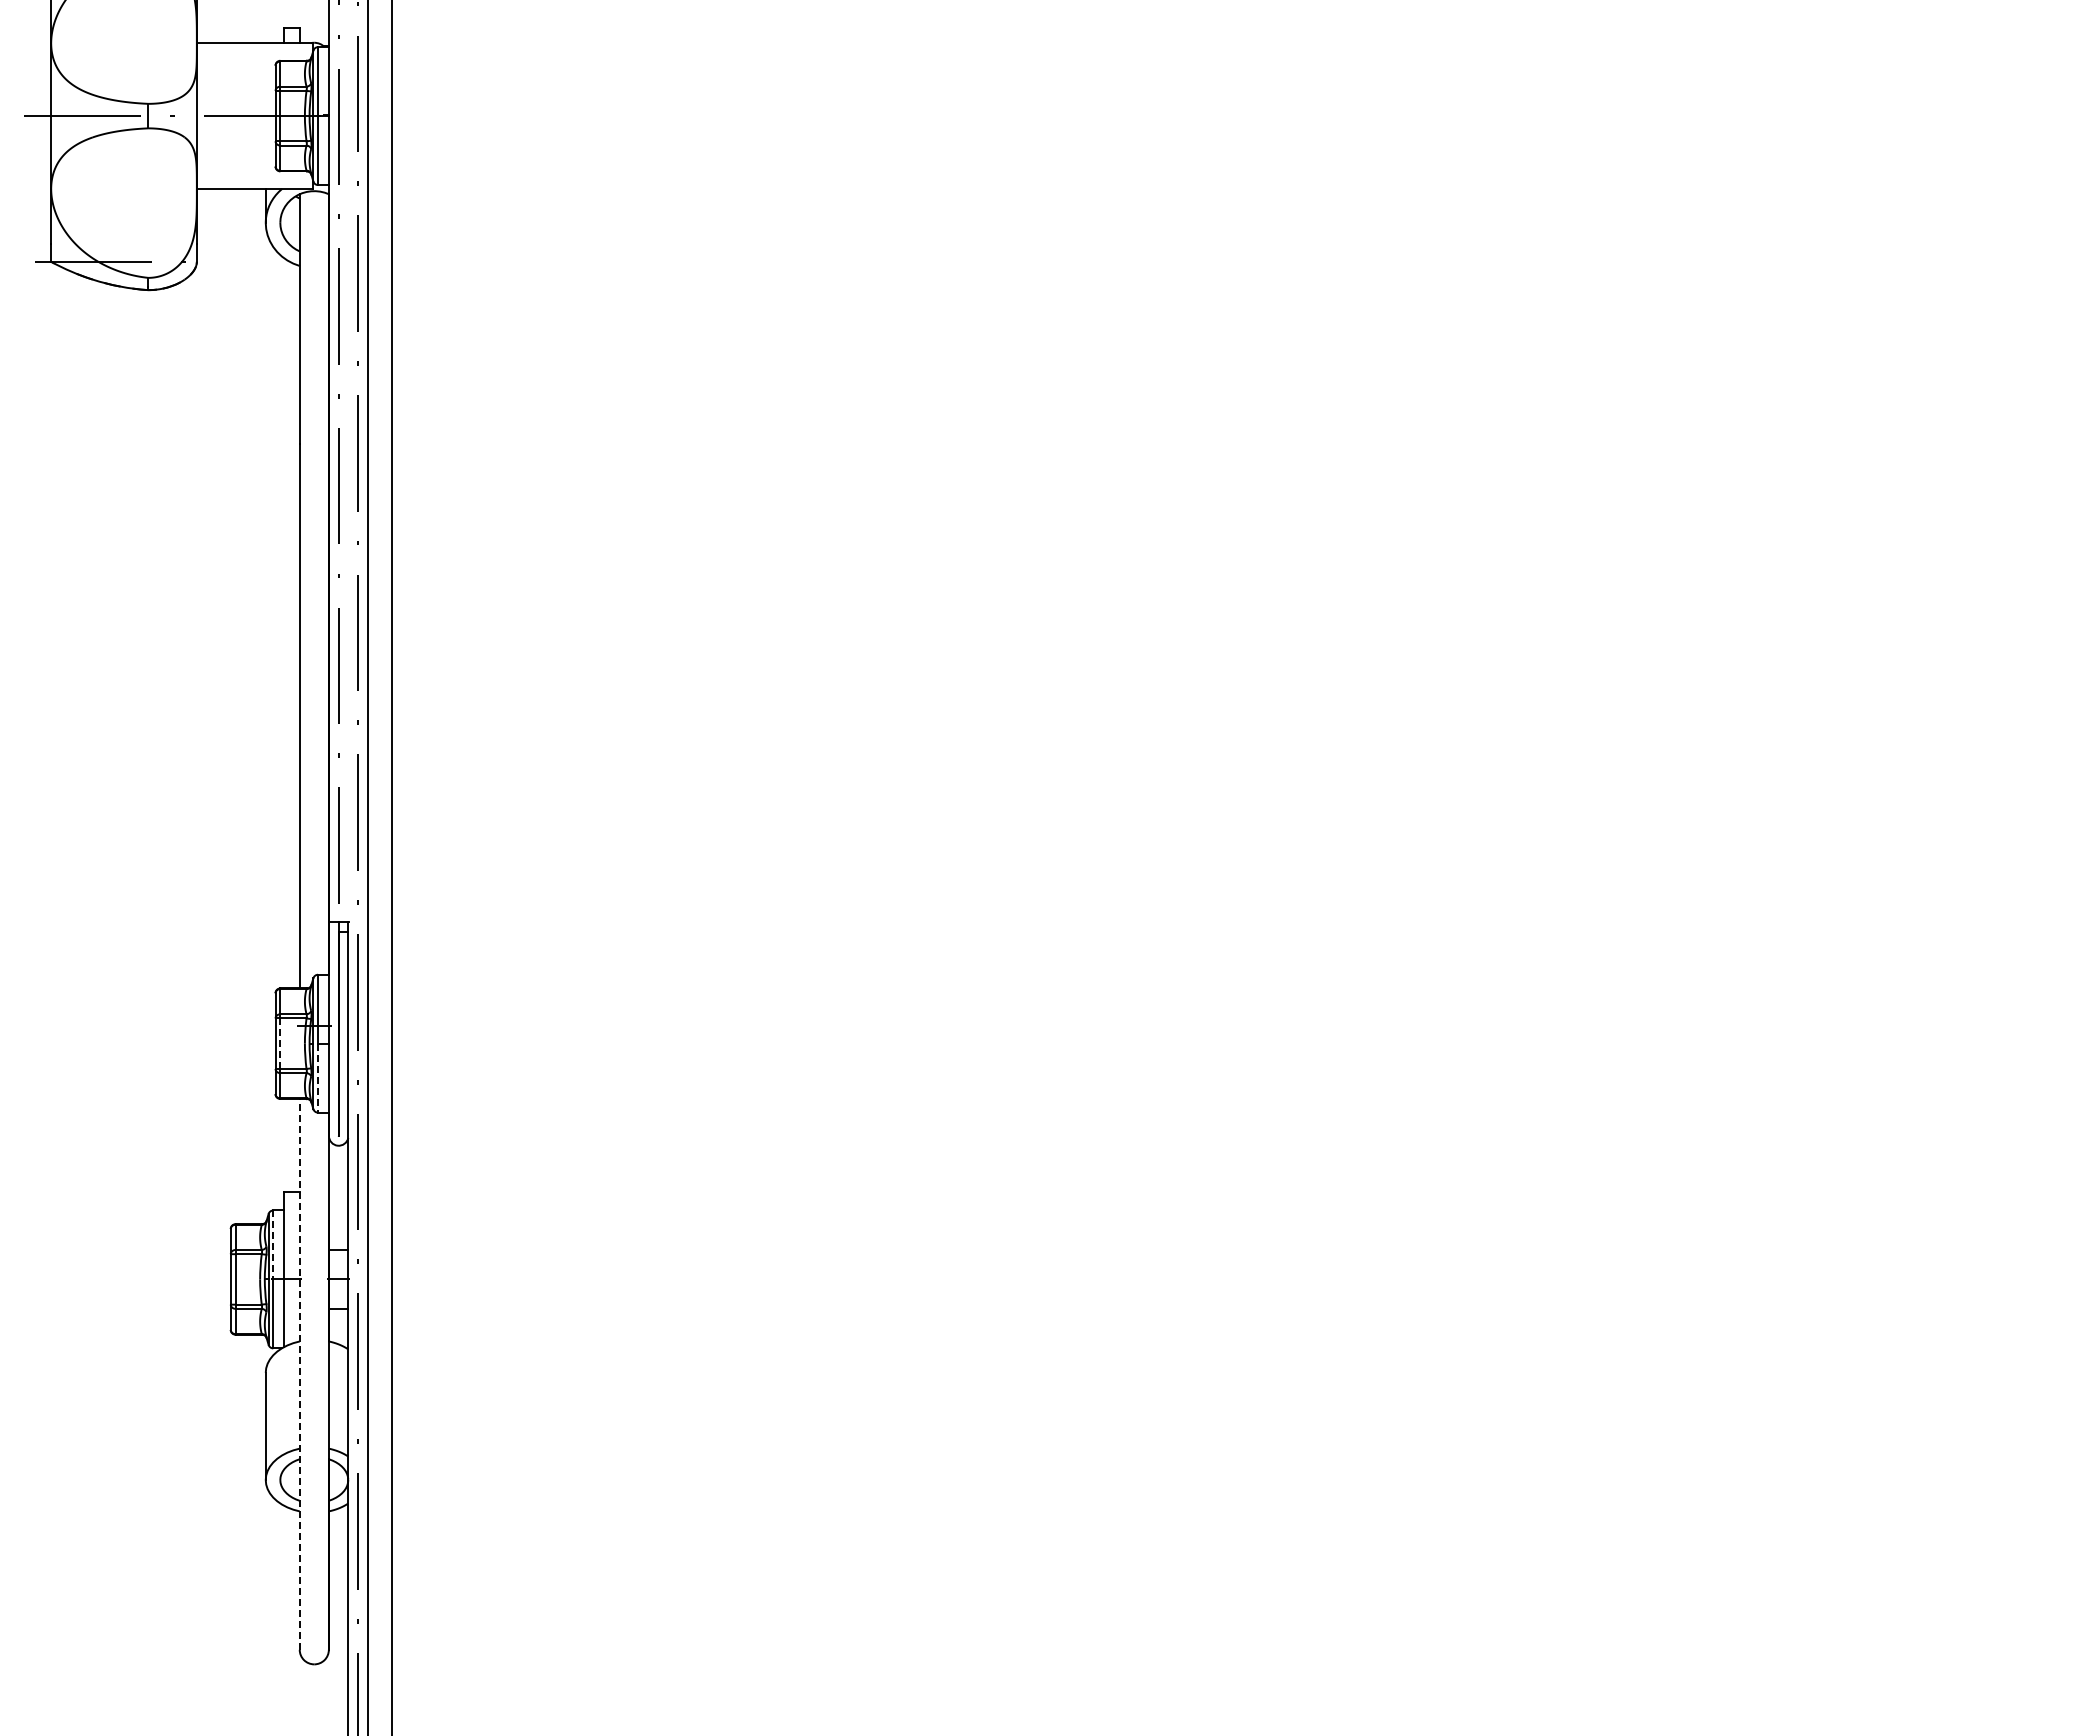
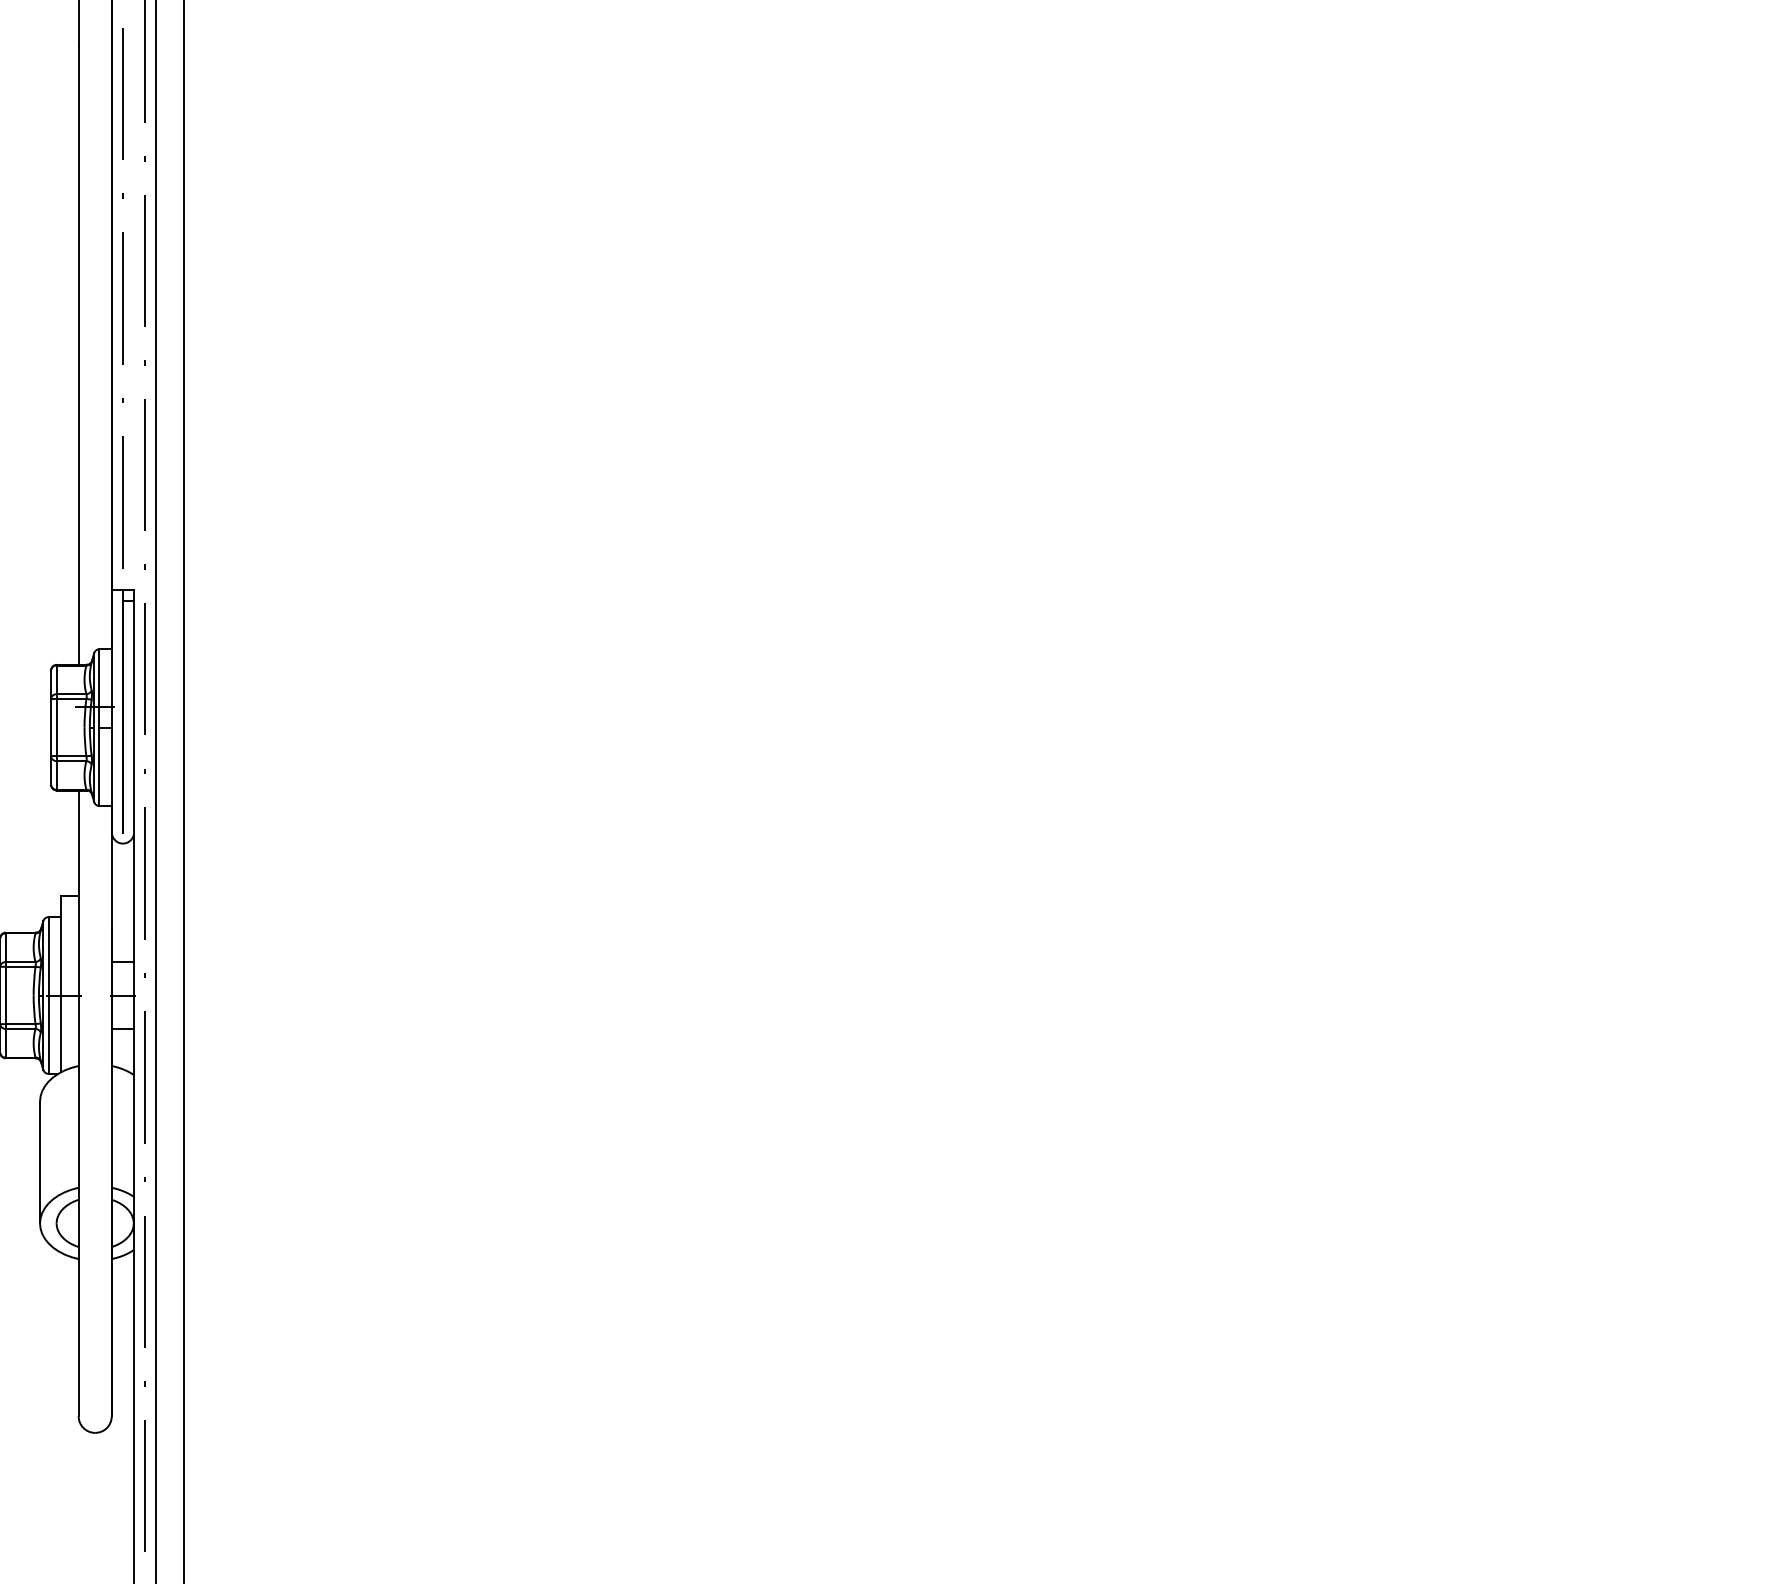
line: (280, 1043) -> (56, 727), dashed -> solid
line: (318, 1078) -> (99, 767), dashed -> solid
line: (273, 1245) -> (48, 956), dashed -> solid
line: (299, 1373) -> (78, 1102), dashed -> solid

